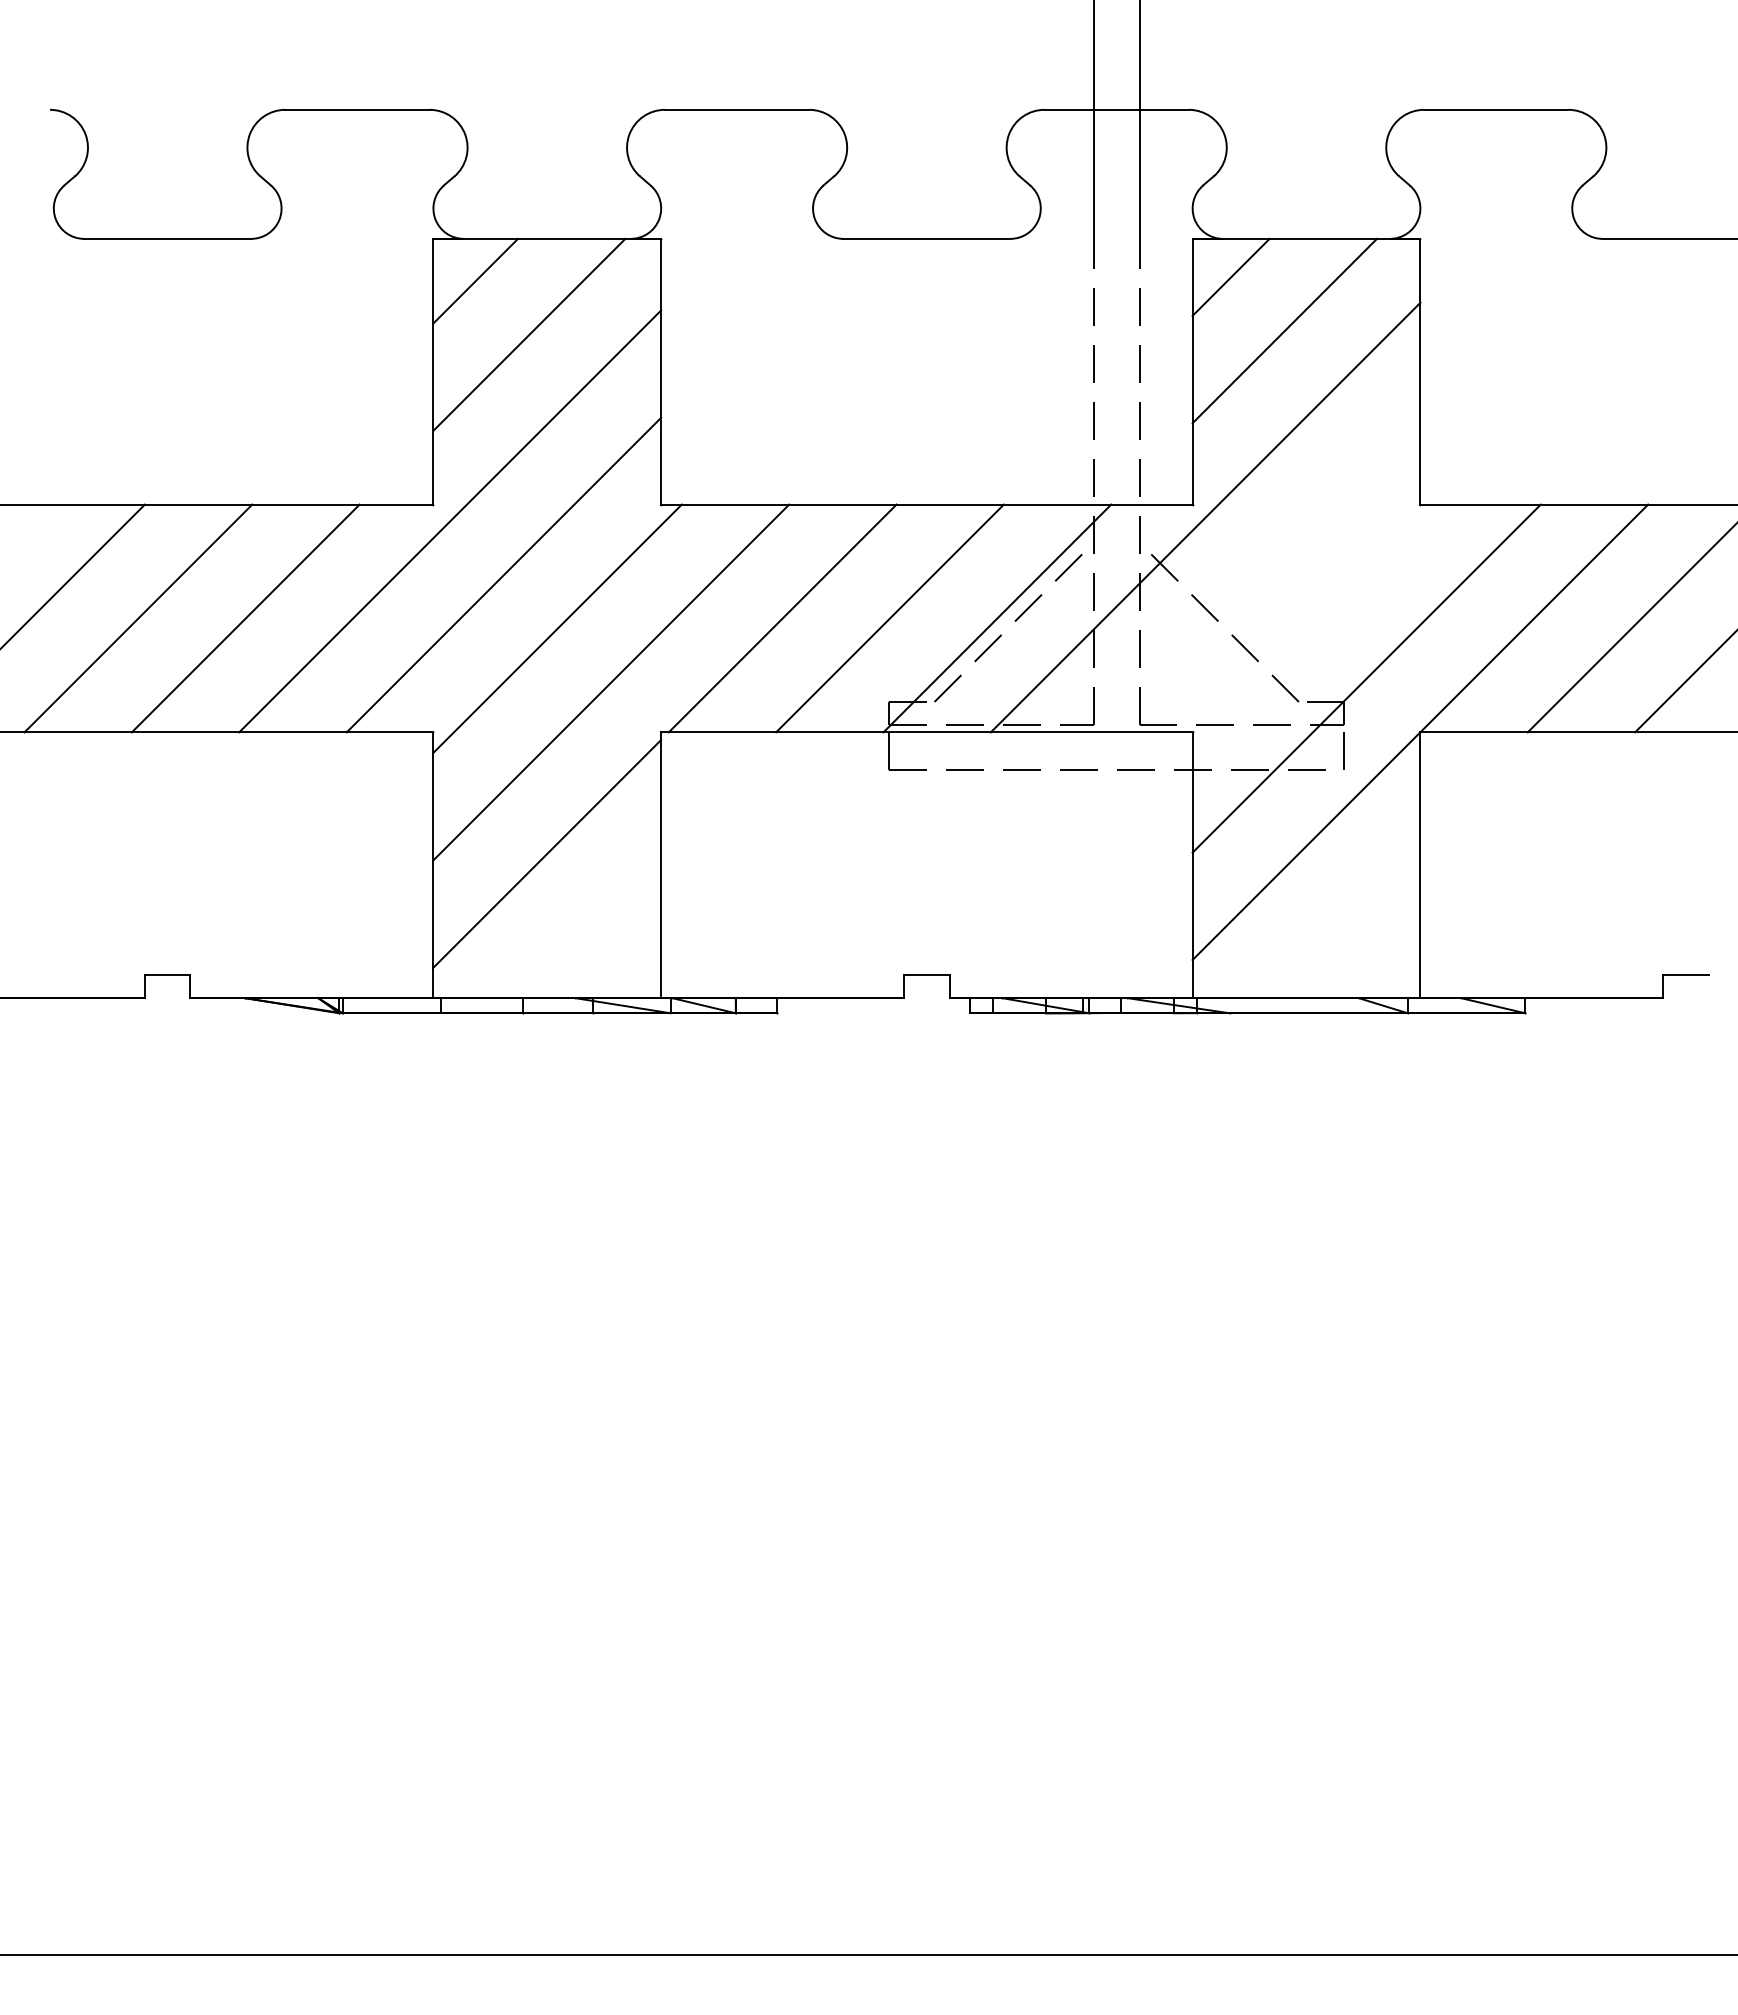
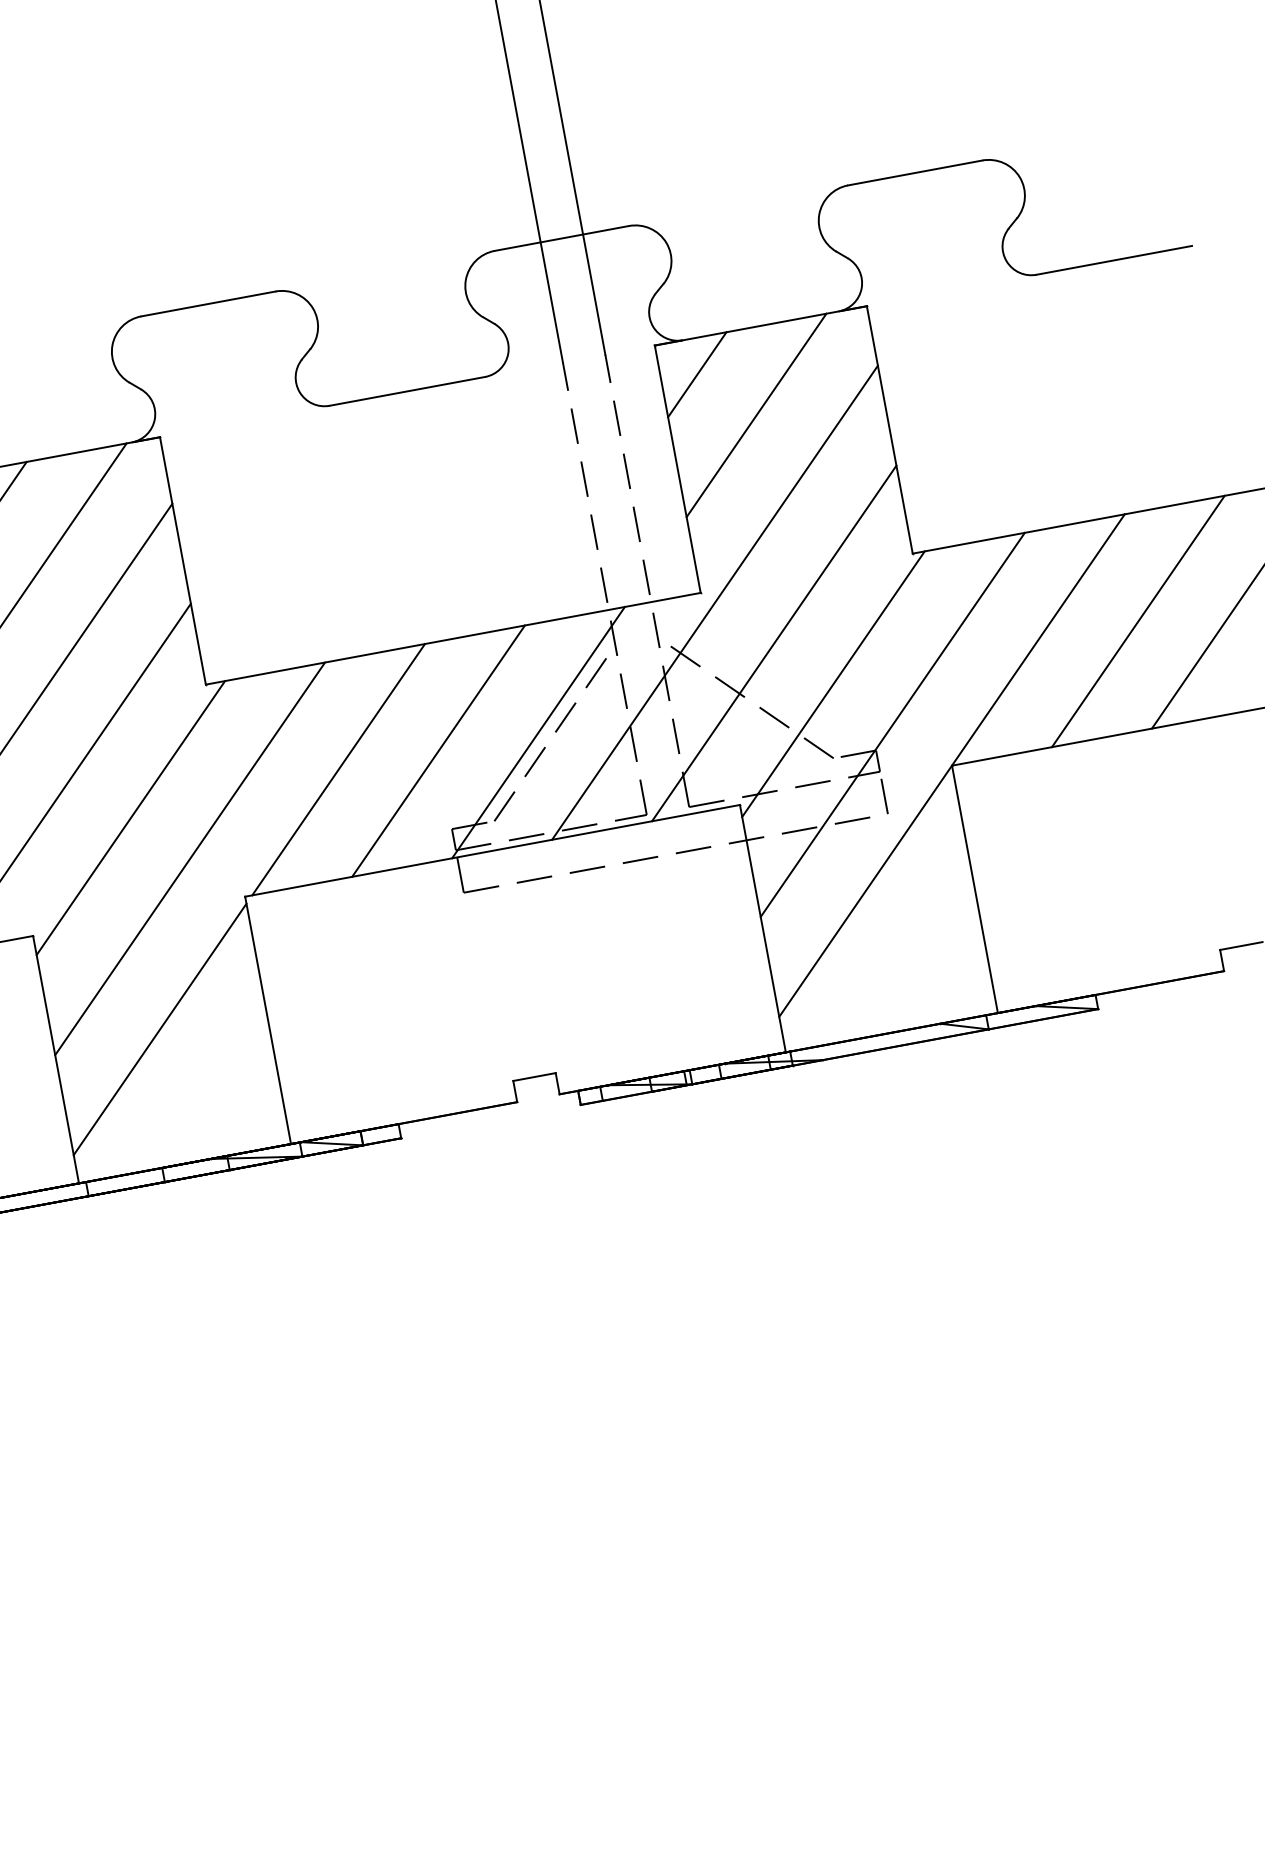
line: (1259, 571) -> (774, 643), added
line: (1312, 624) -> (832, 683), added

